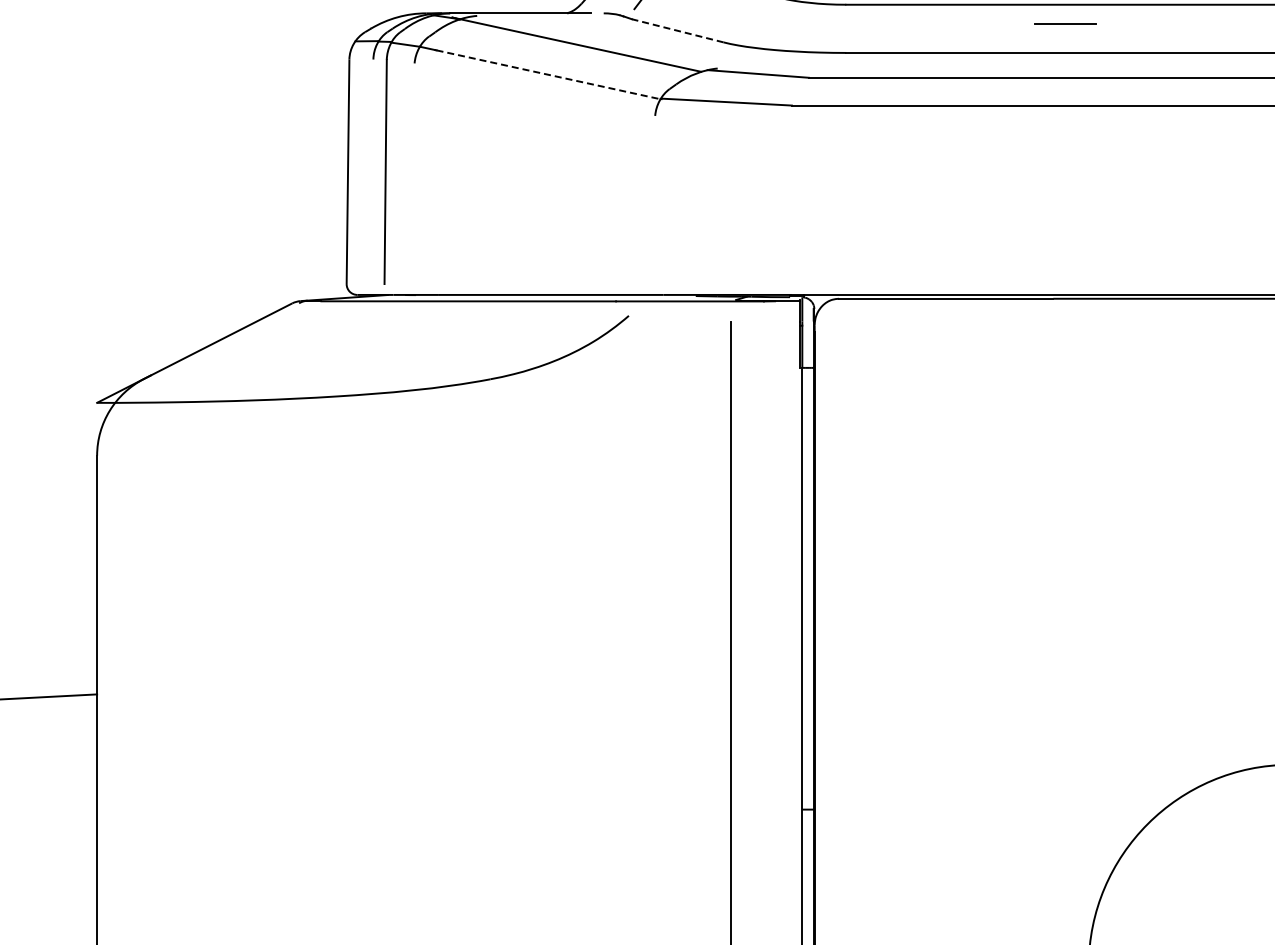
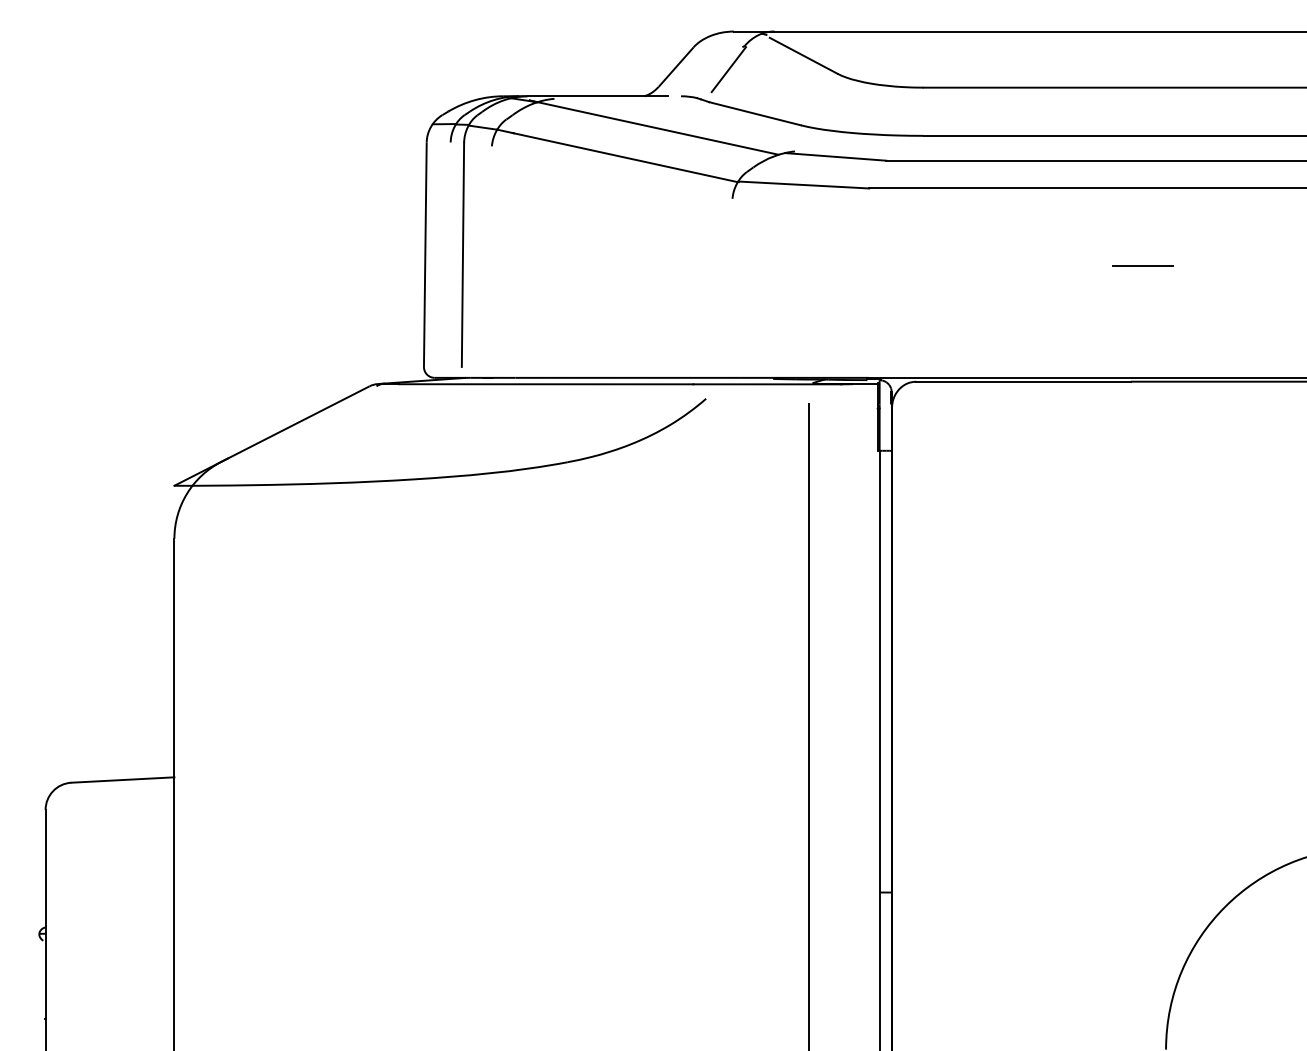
line: (1065, 23) -> (1142, 265), moved
line: (677, 30) -> (754, 113), dashed -> solid
line: (548, 74) -> (625, 157), dashed -> solid

